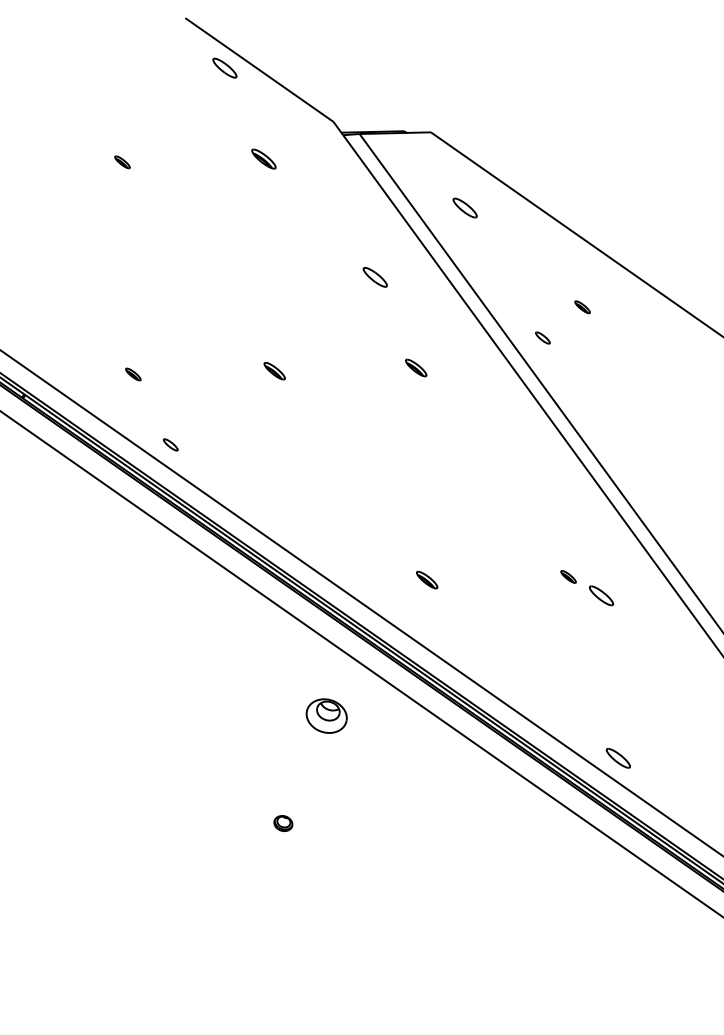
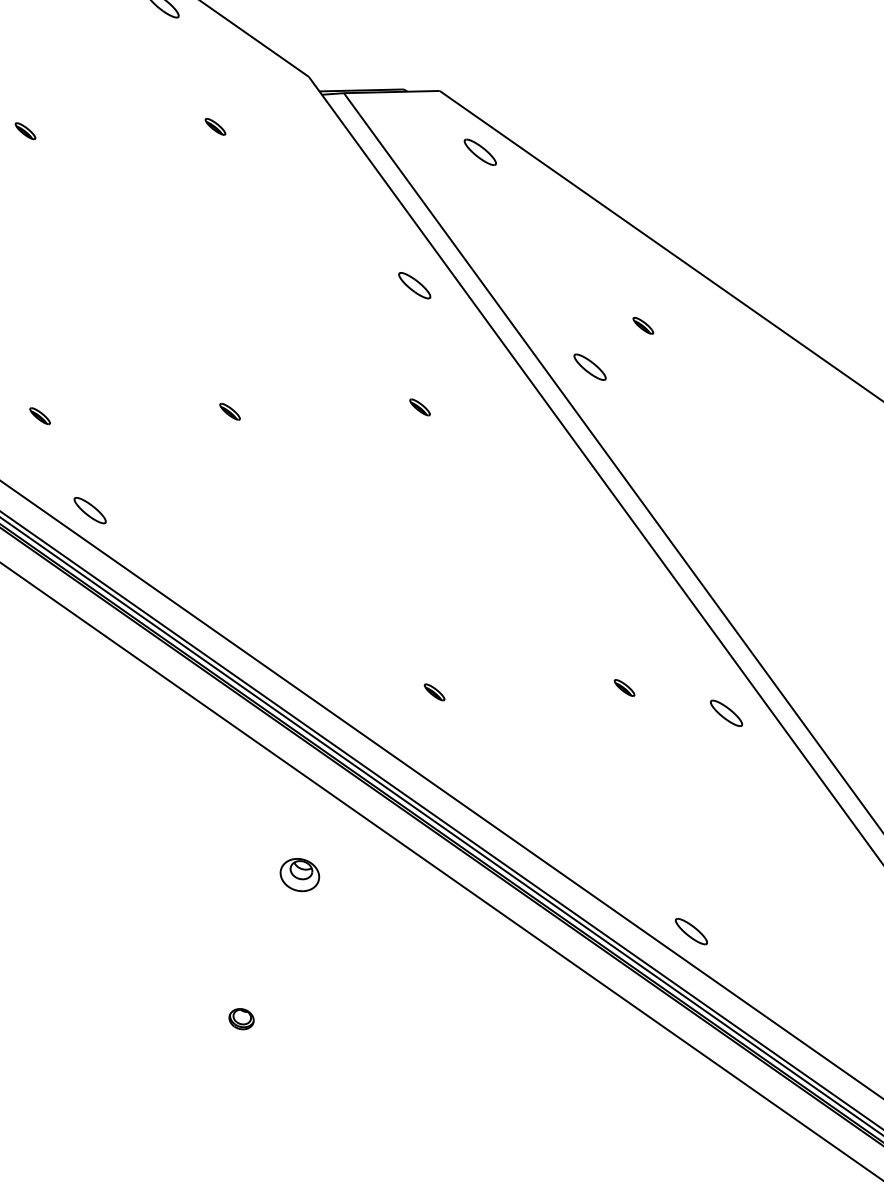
part: (263, 158) -> (214, 126), size x0.62
part: (464, 207) -> (479, 151), moved
part: (374, 277) -> (413, 285), moved
part: (542, 337) -> (589, 366), size x1.67
part: (416, 367) -> (420, 406), size x0.71
part: (274, 371) -> (229, 412), size x0.71
part: (170, 444) -> (89, 510), size x1.67
part: (426, 580) -> (433, 692), size x0.71
part: (600, 595) -> (725, 712), moved
part: (326, 716) -> (299, 875), size x0.71

